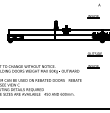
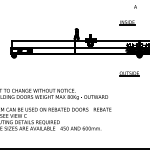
part: (93, 66) -> (127, 90), removed

